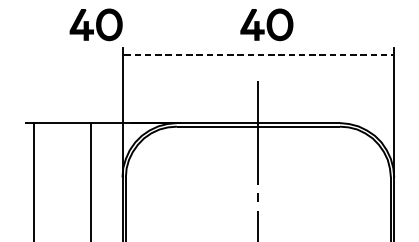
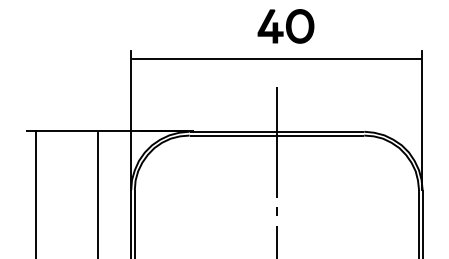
part: (95, 24) -> (102, 26), removed
line: (258, 54) -> (277, 58), dashed -> solid

